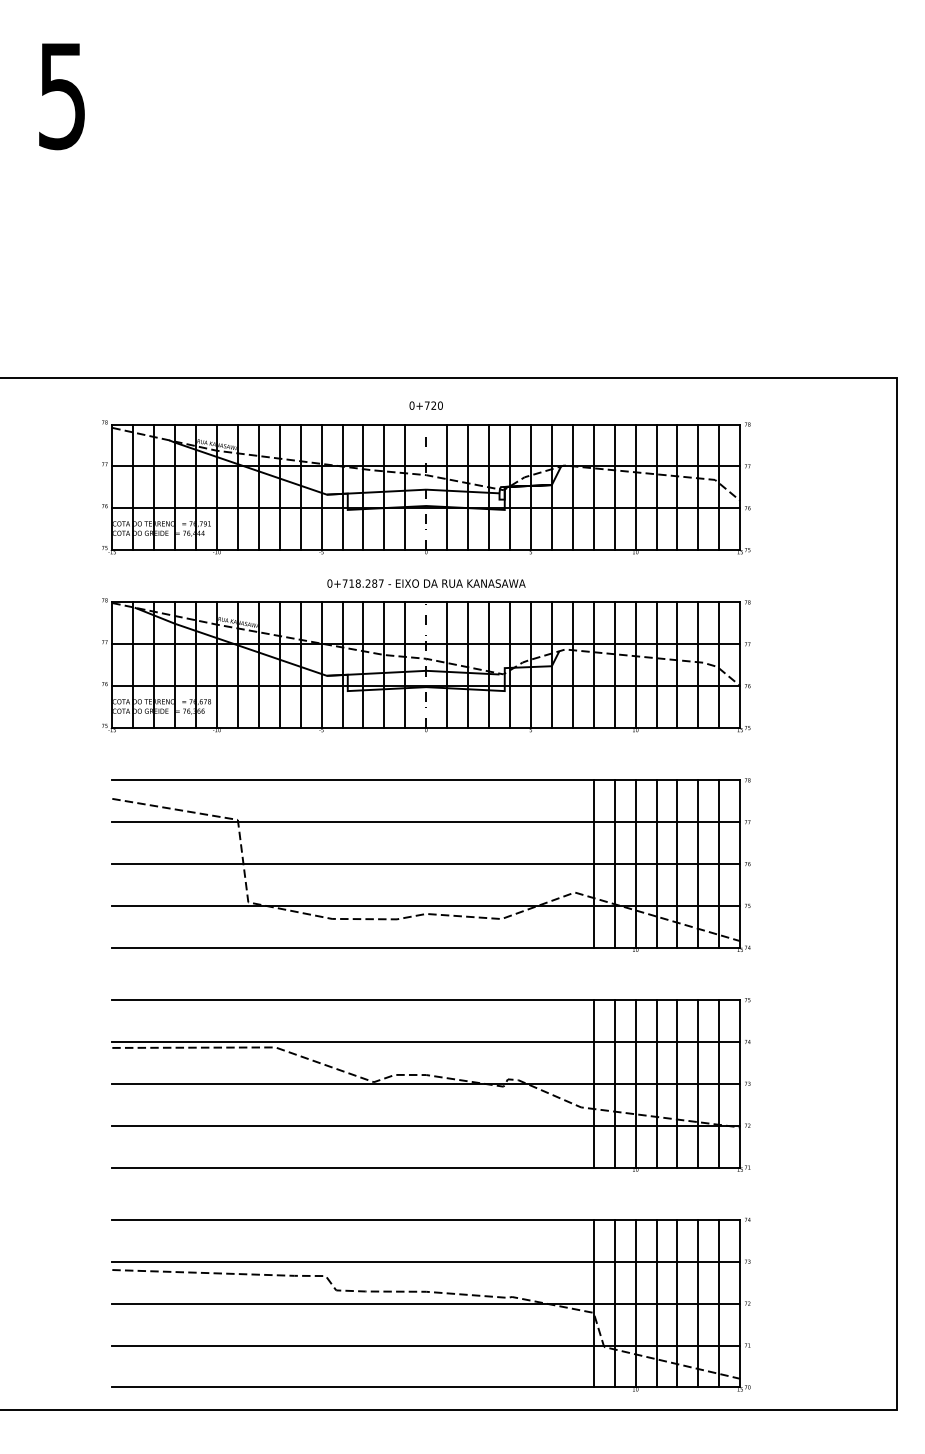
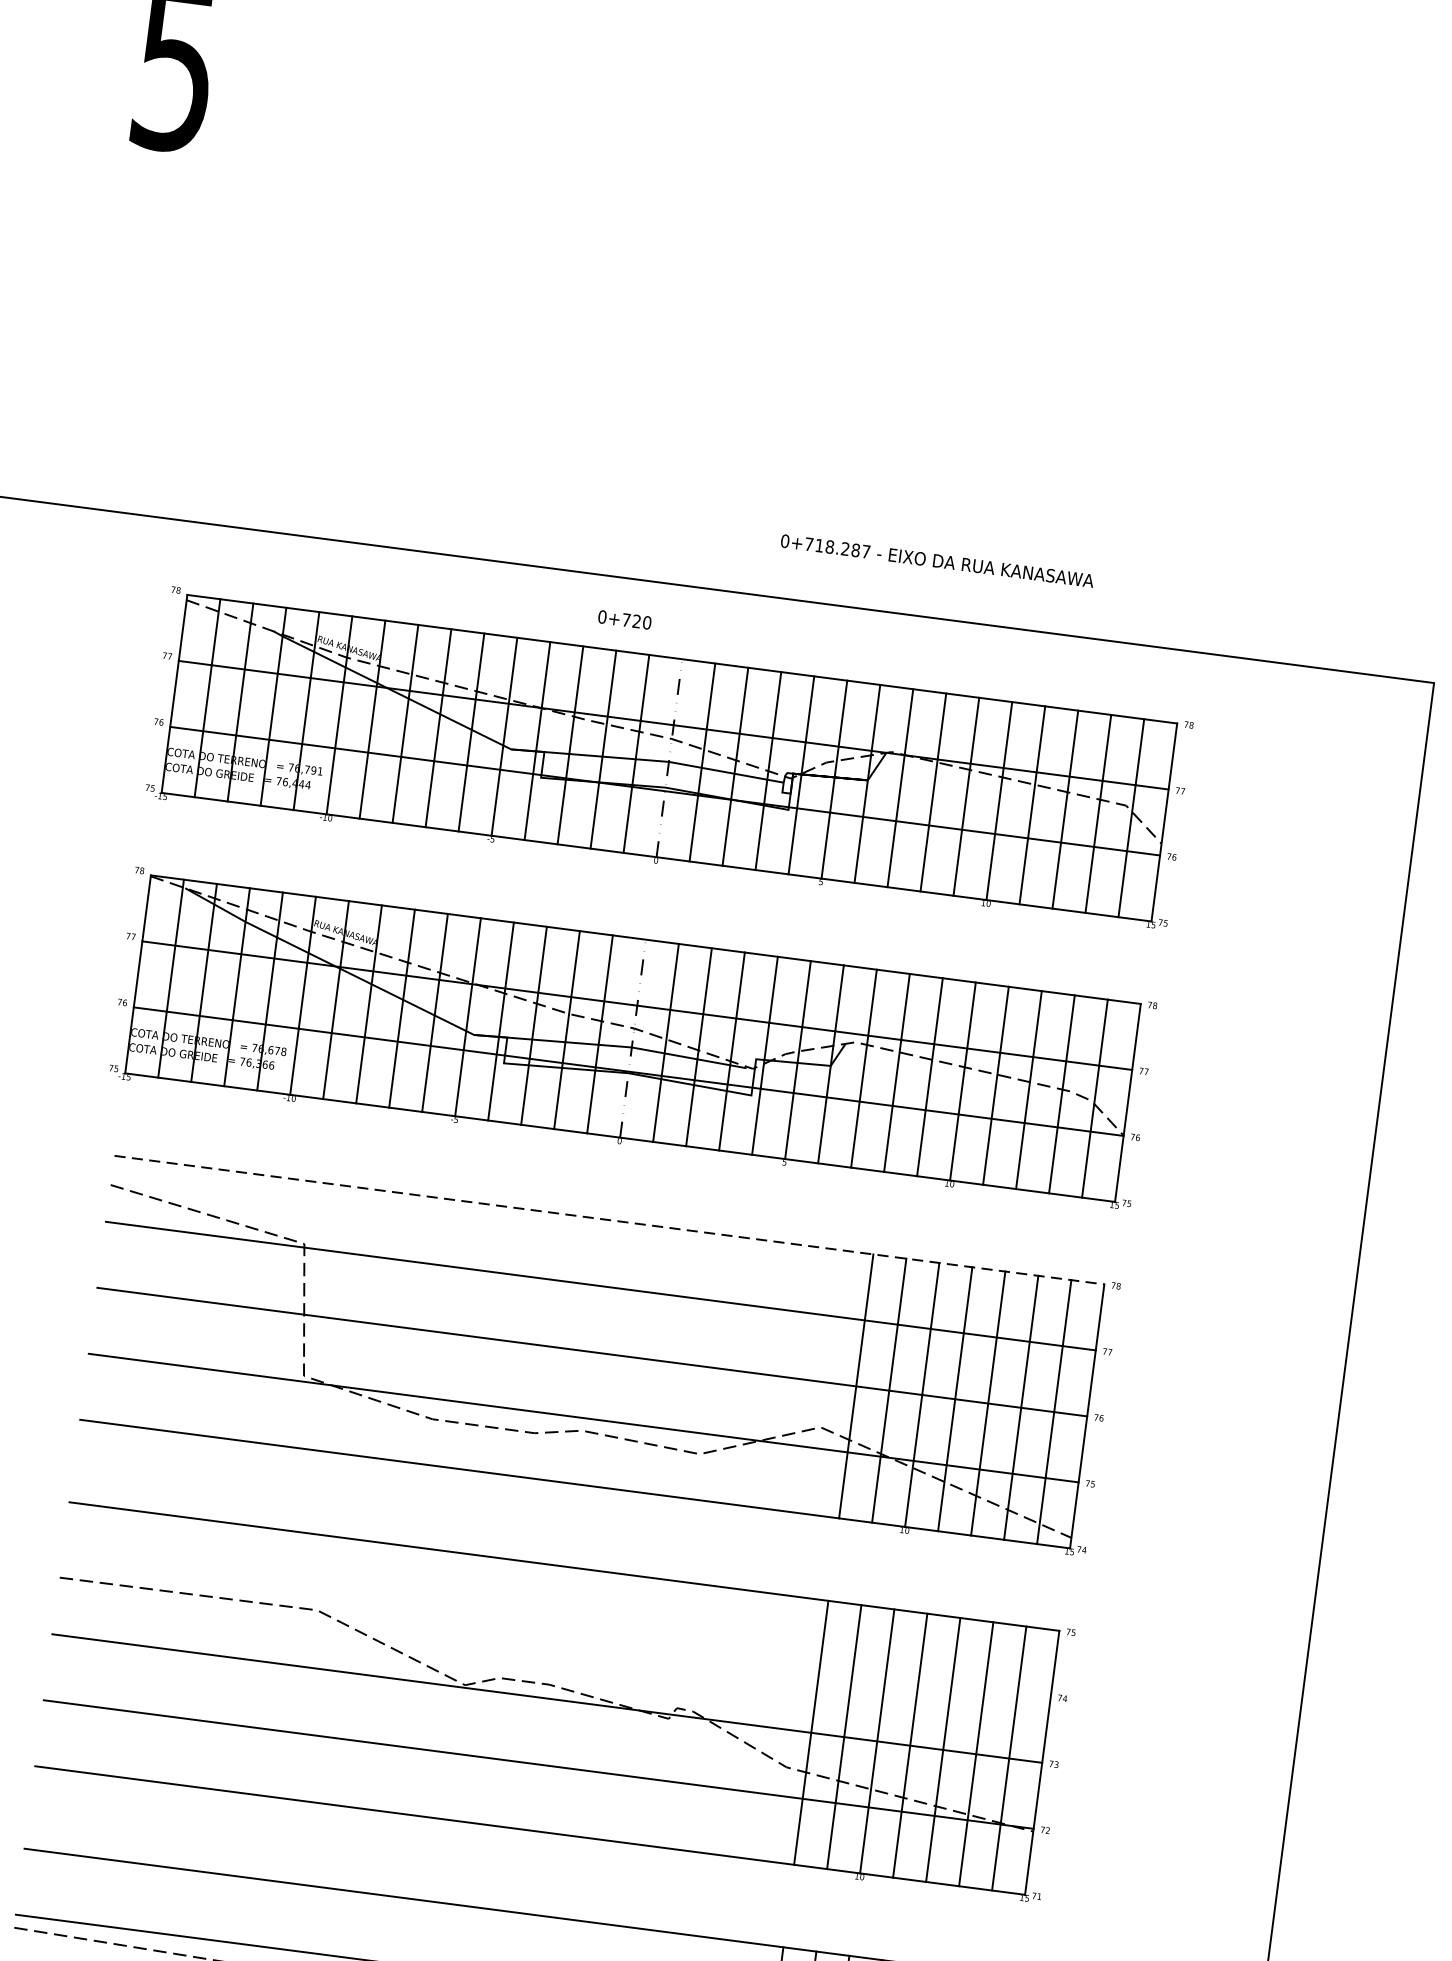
text: (425, 405) -> (623, 619), moved
text: (426, 583) -> (937, 560), moved
line: (426, 780) -> (609, 1220), solid -> dashed
line: (426, 1042) -> (556, 1633), removed

